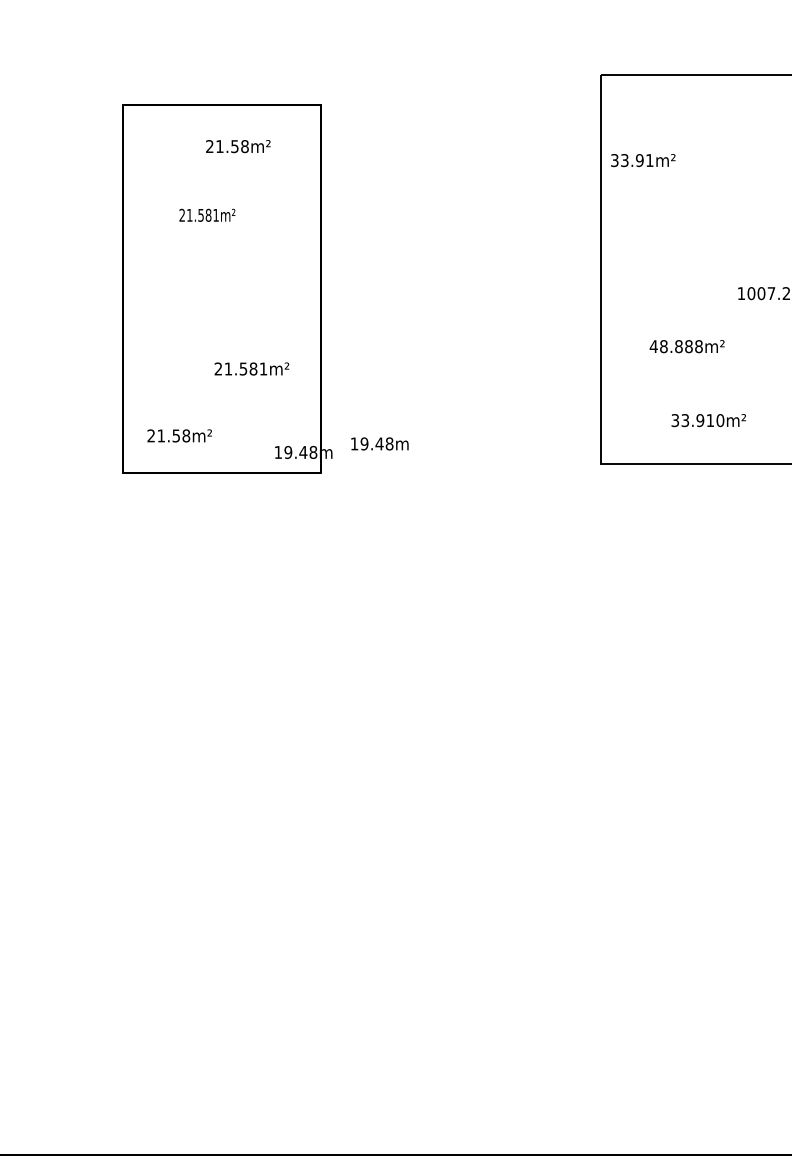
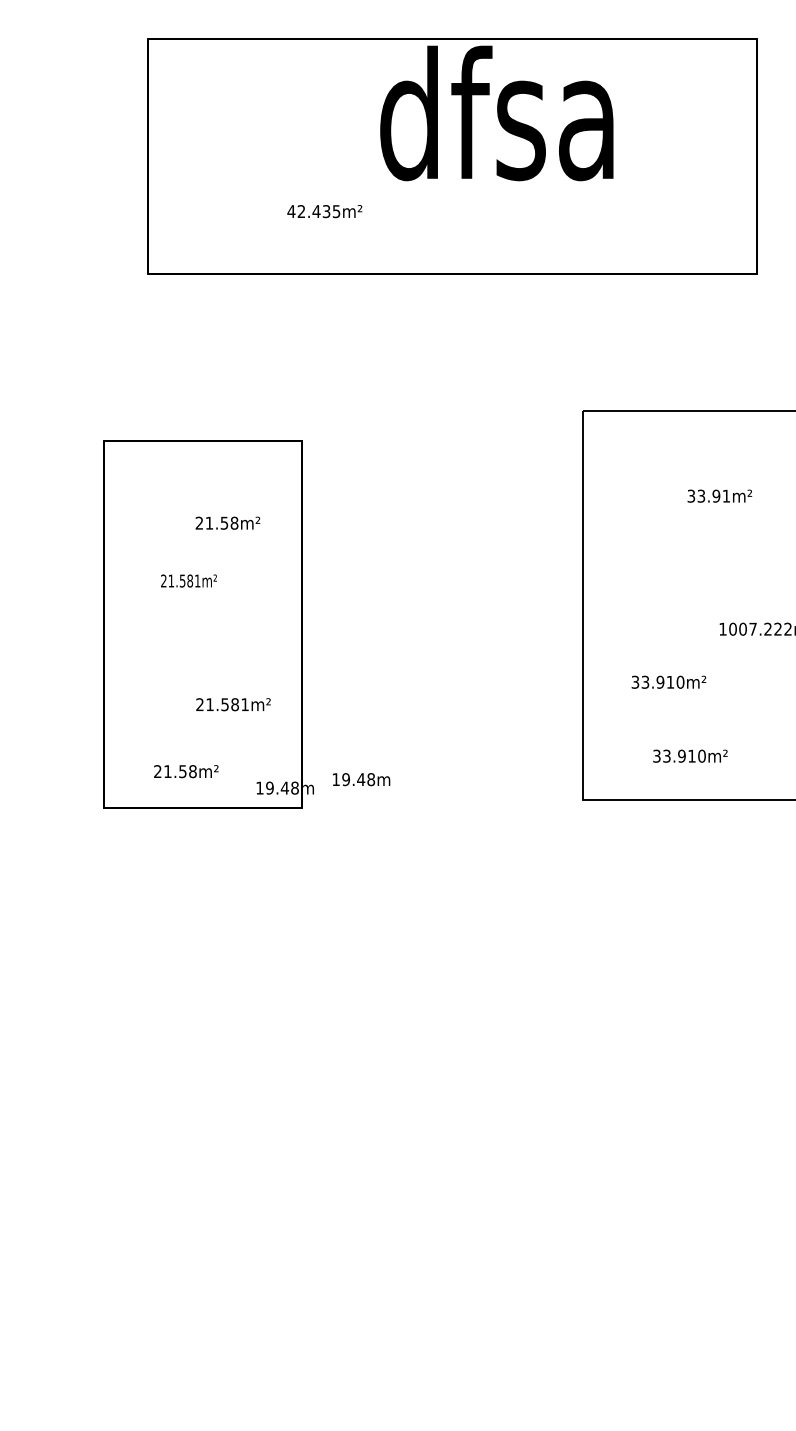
text: (237, 145) -> (227, 522), moved
text: (642, 159) -> (719, 495), moved
text: (206, 214) -> (188, 580), moved
text: (675, 345) -> (657, 681), 48.888m² -> 33.910m²
text: (179, 435) -> (186, 771), moved

